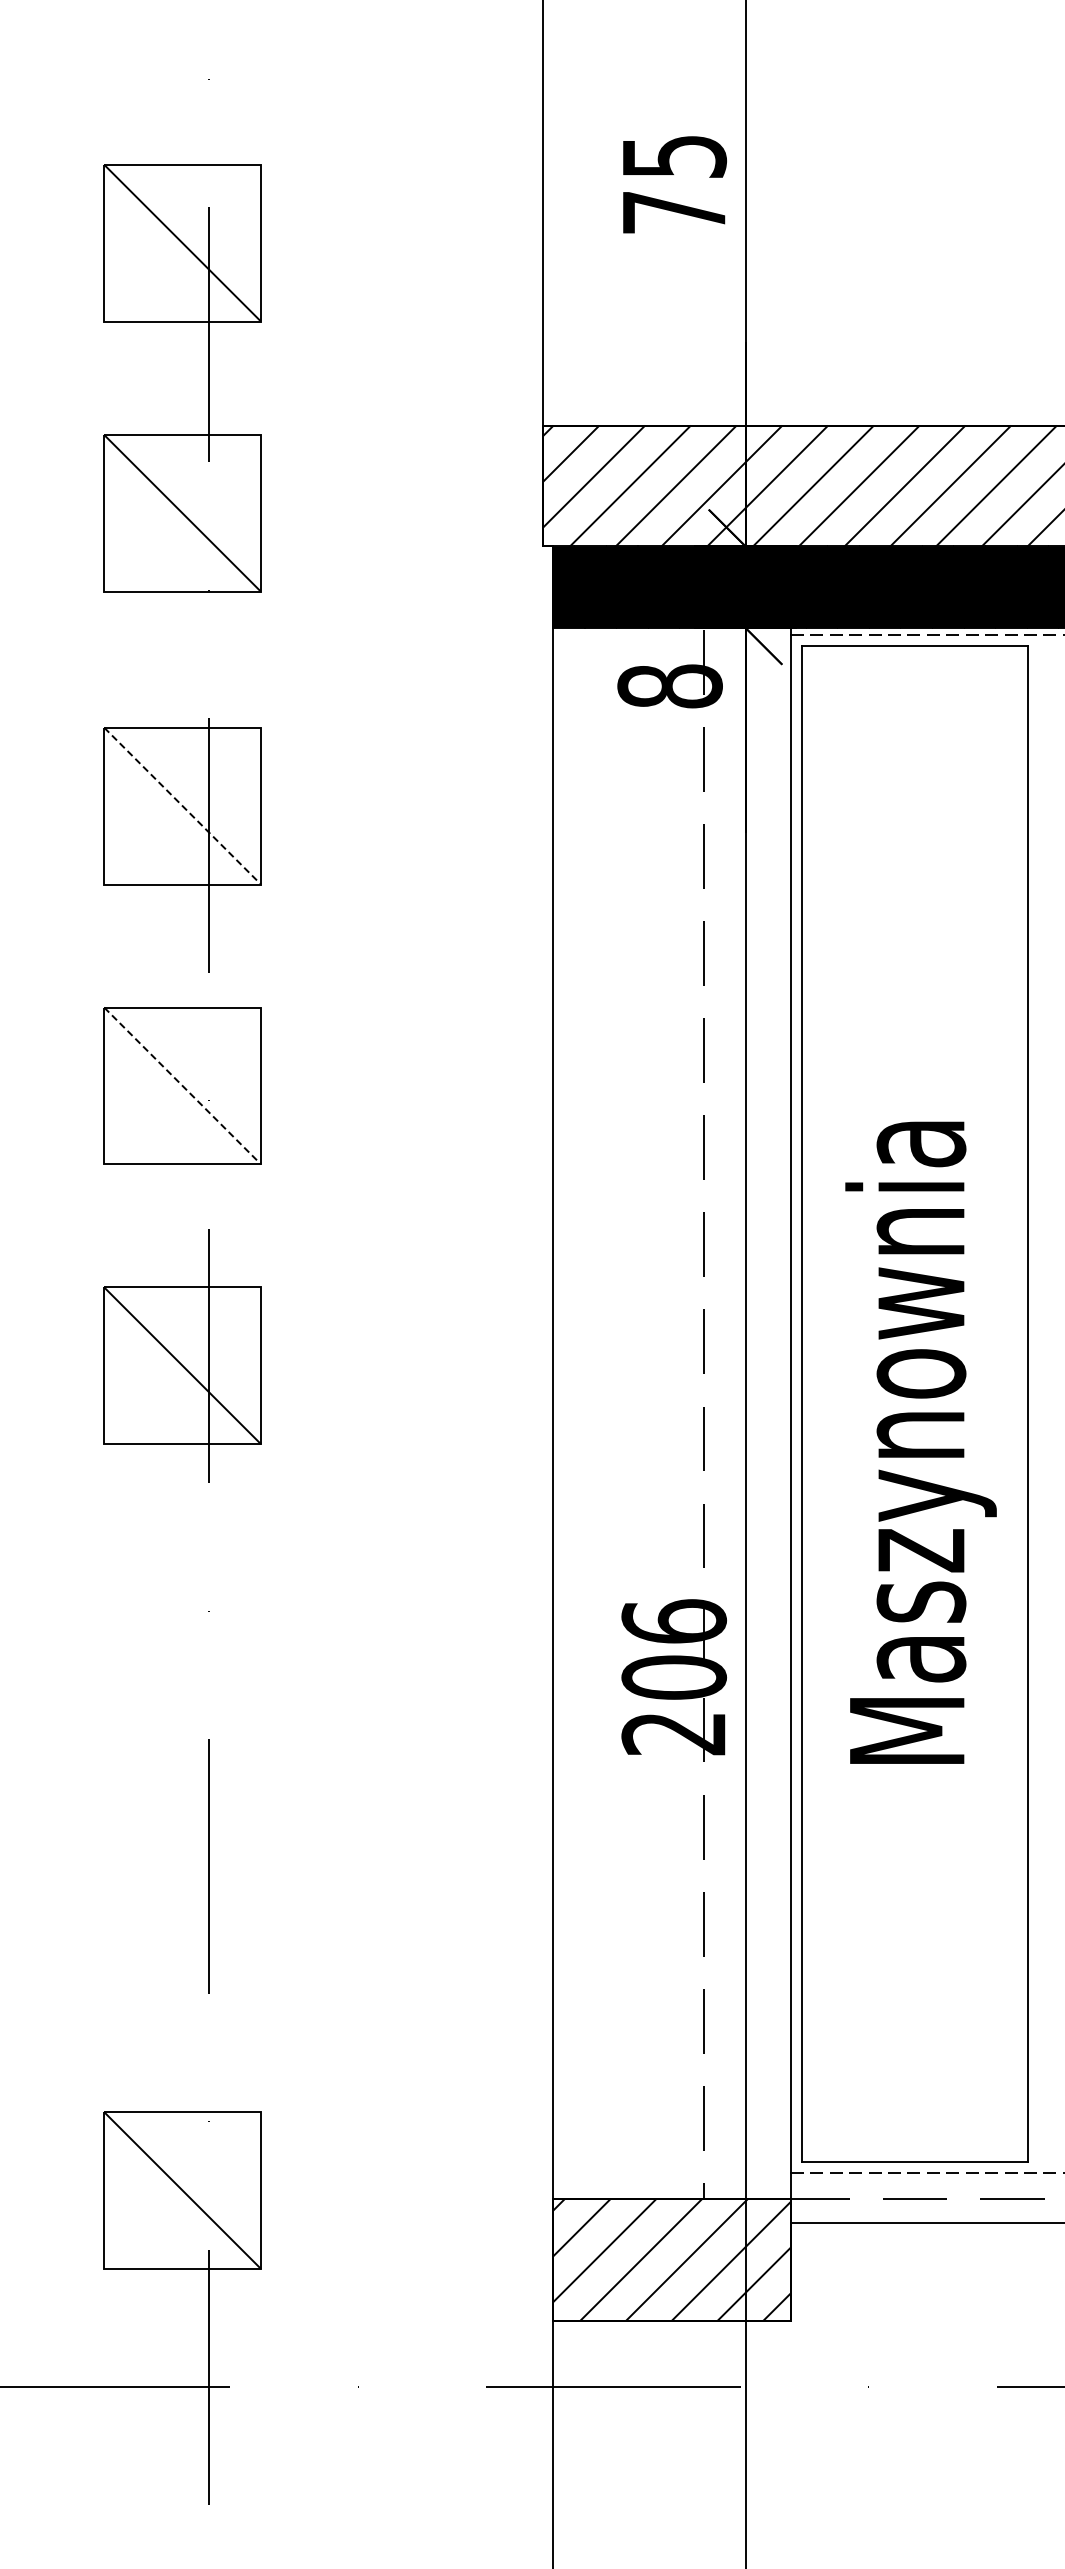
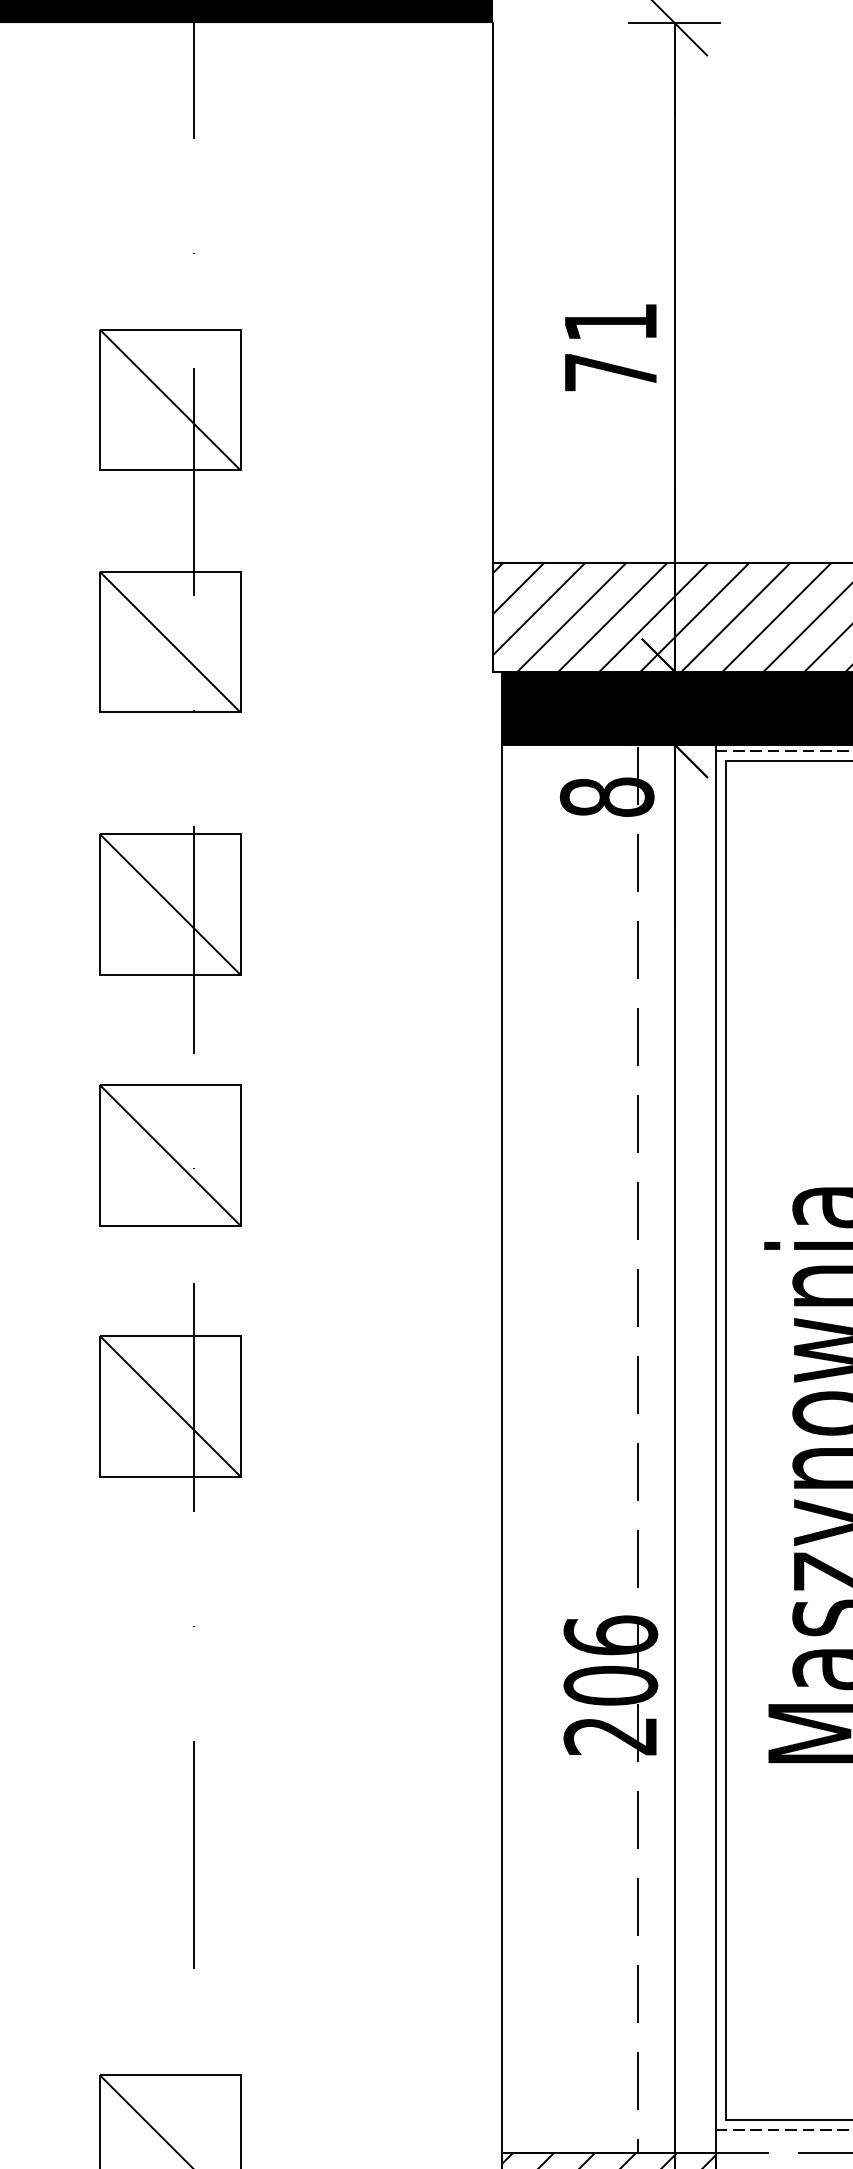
text: (675, 156) -> (612, 322), 75 -> 71
line: (182, 806) -> (170, 904), dashed -> solid
line: (182, 1085) -> (170, 1154), dashed -> solid

